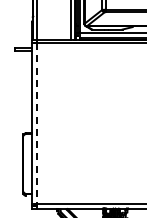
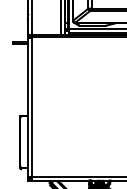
line: (36, 124) -> (31, 107), dashed -> solid

